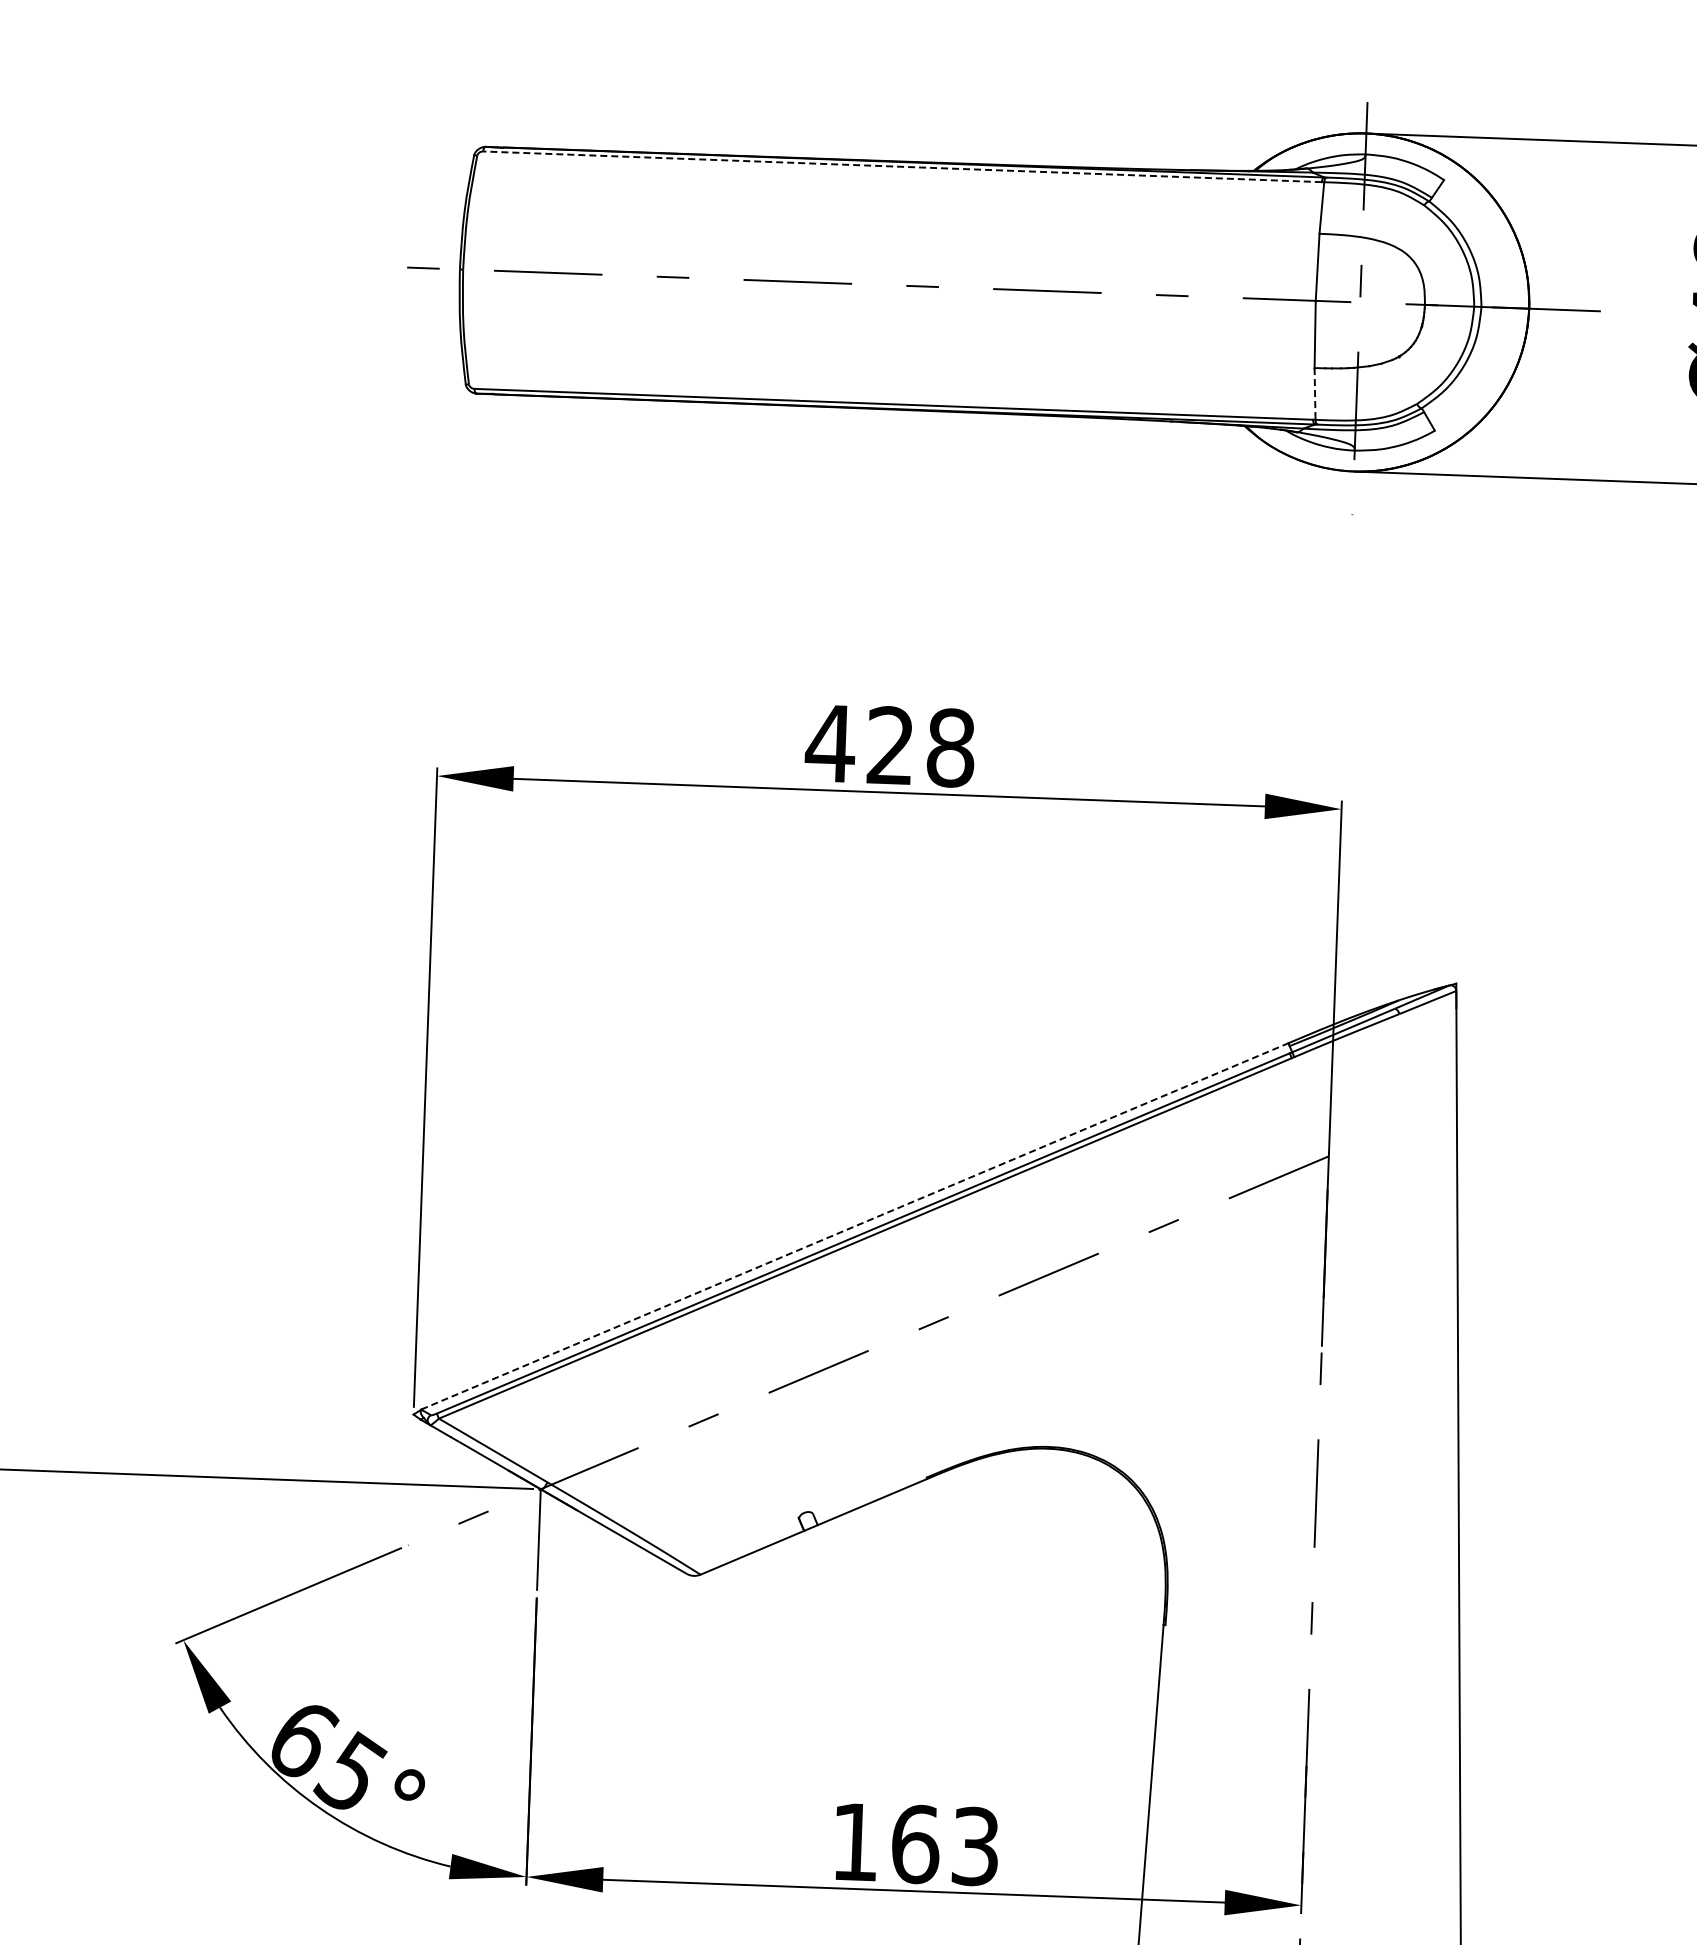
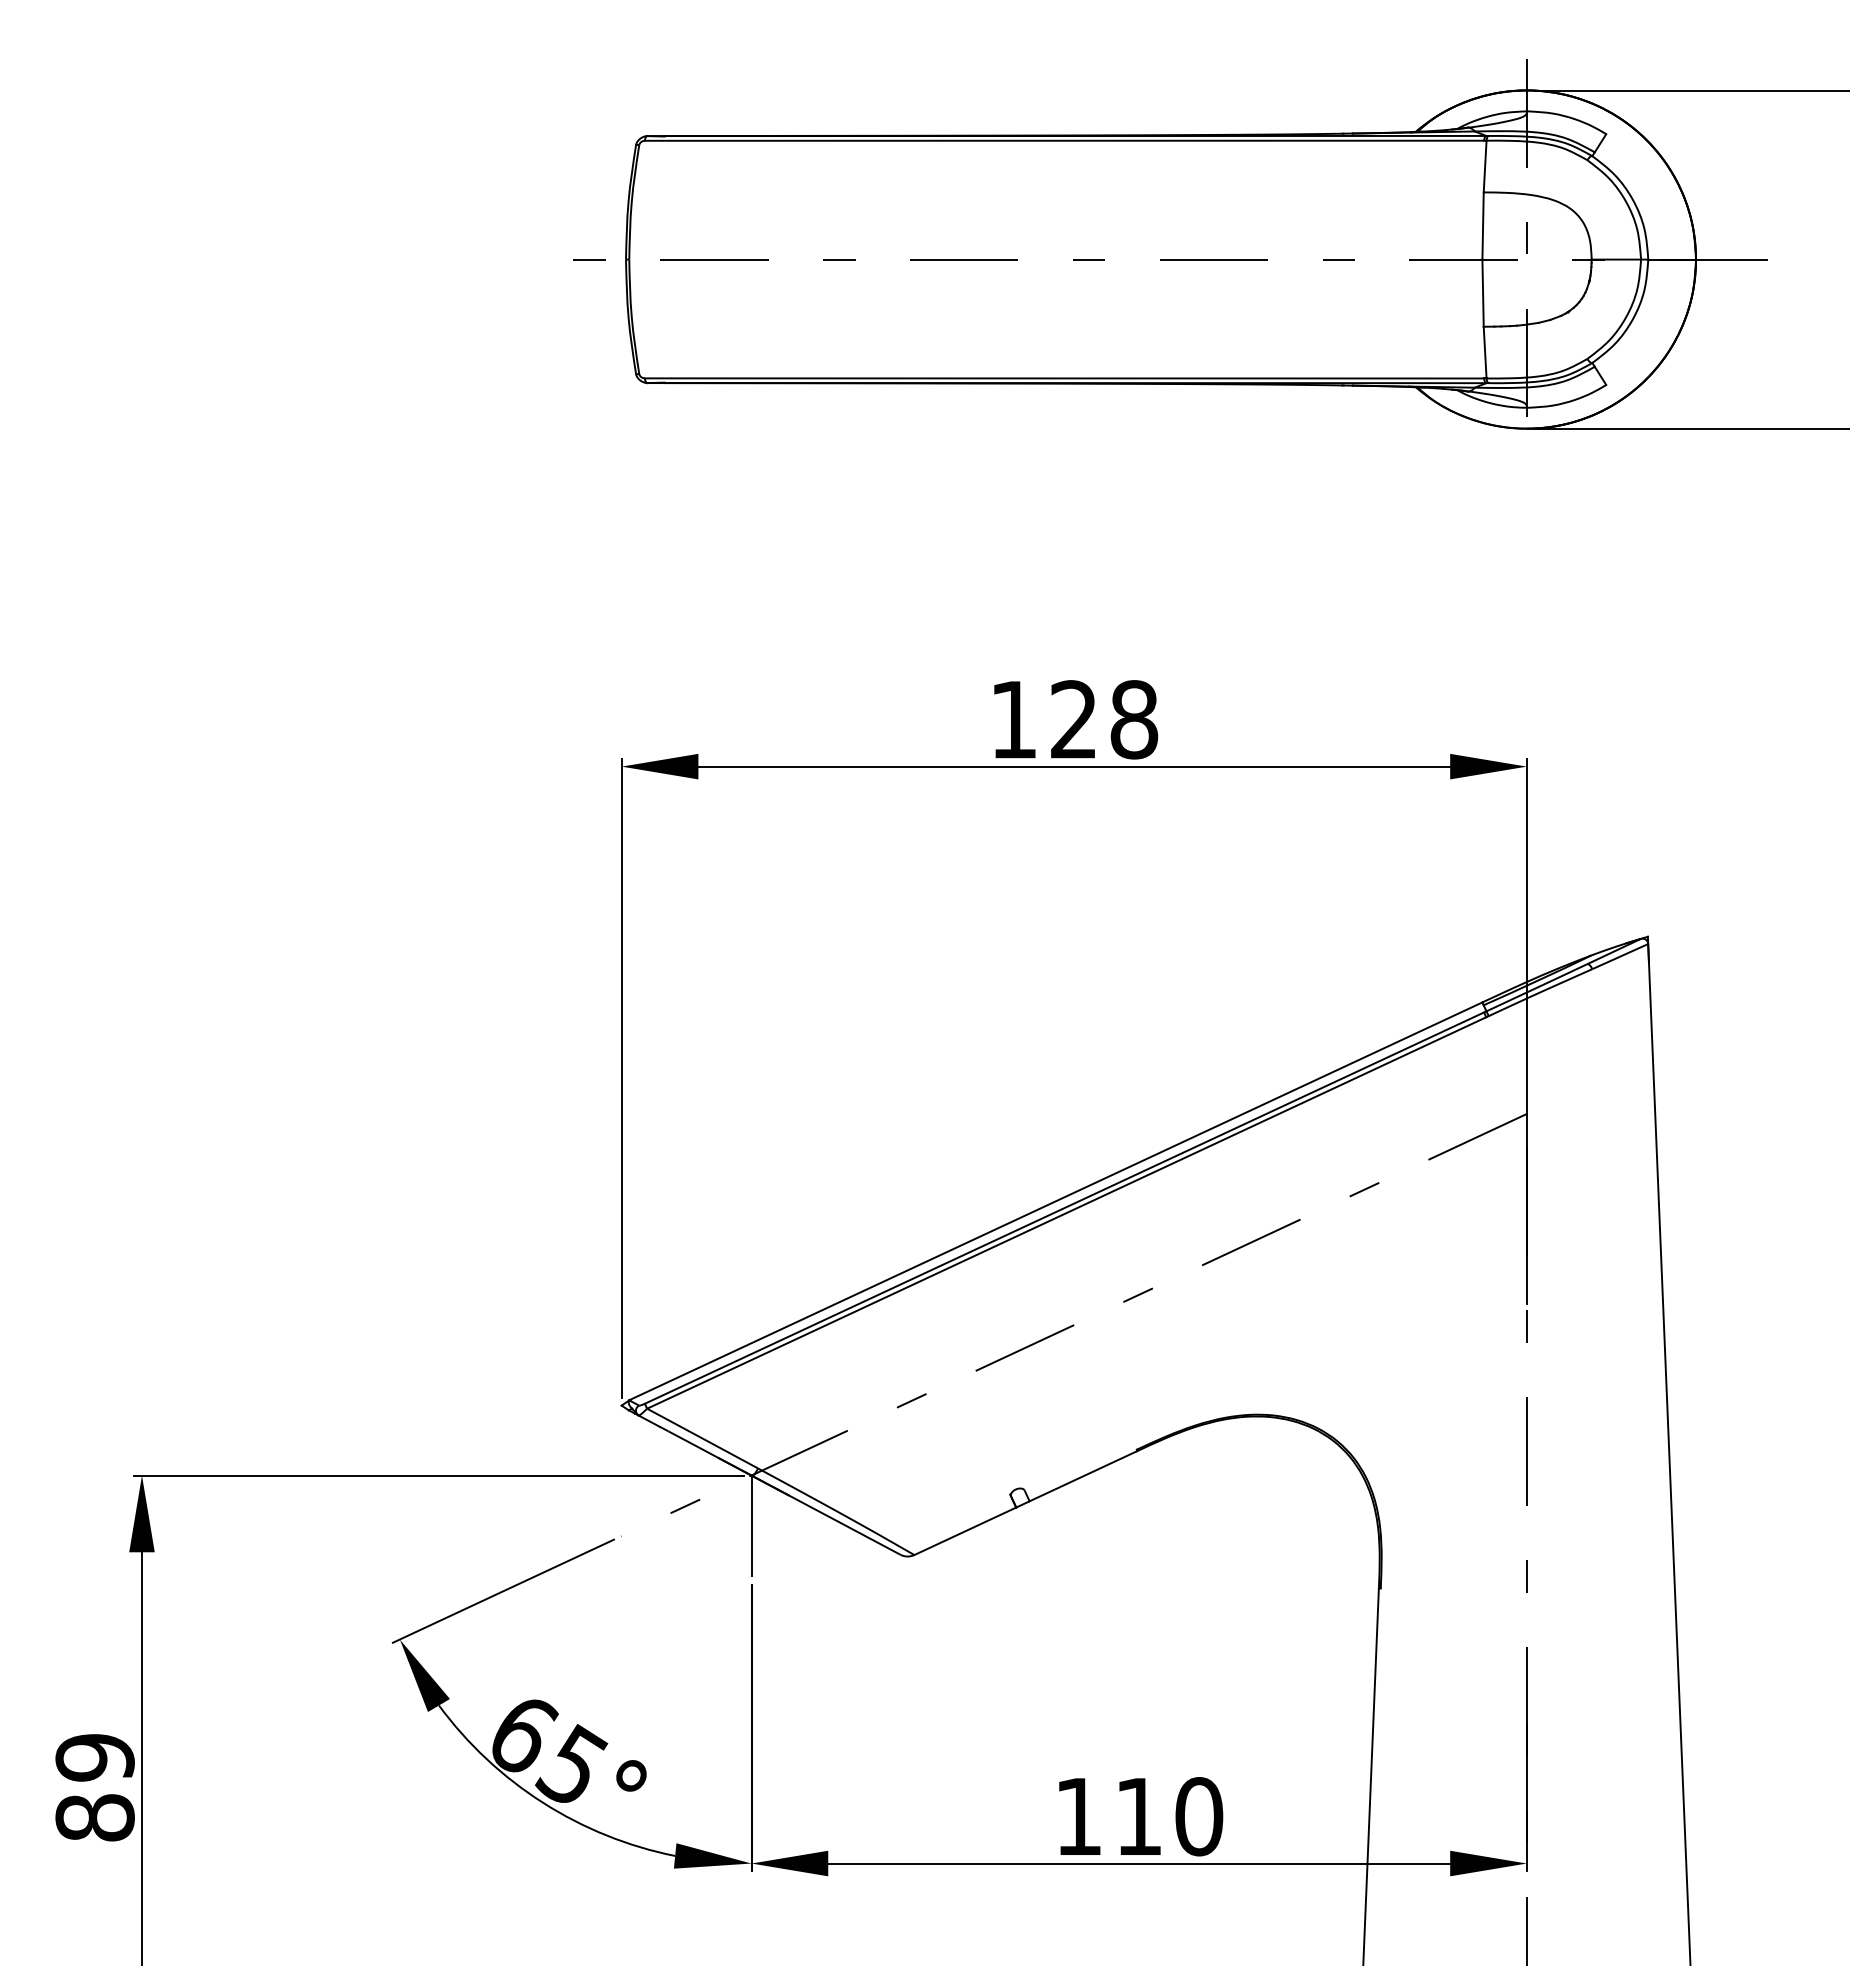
line: (902, 166) -> (1064, 140), dashed -> solid
line: (1315, 393) -> (1485, 352), dashed -> solid
text: (830, 743) -> (1013, 719), 428 -> 128
line: (854, 1226) -> (1055, 1201), dashed -> solid
text: (945, 1845) -> (1169, 1816), 163 -> 110

